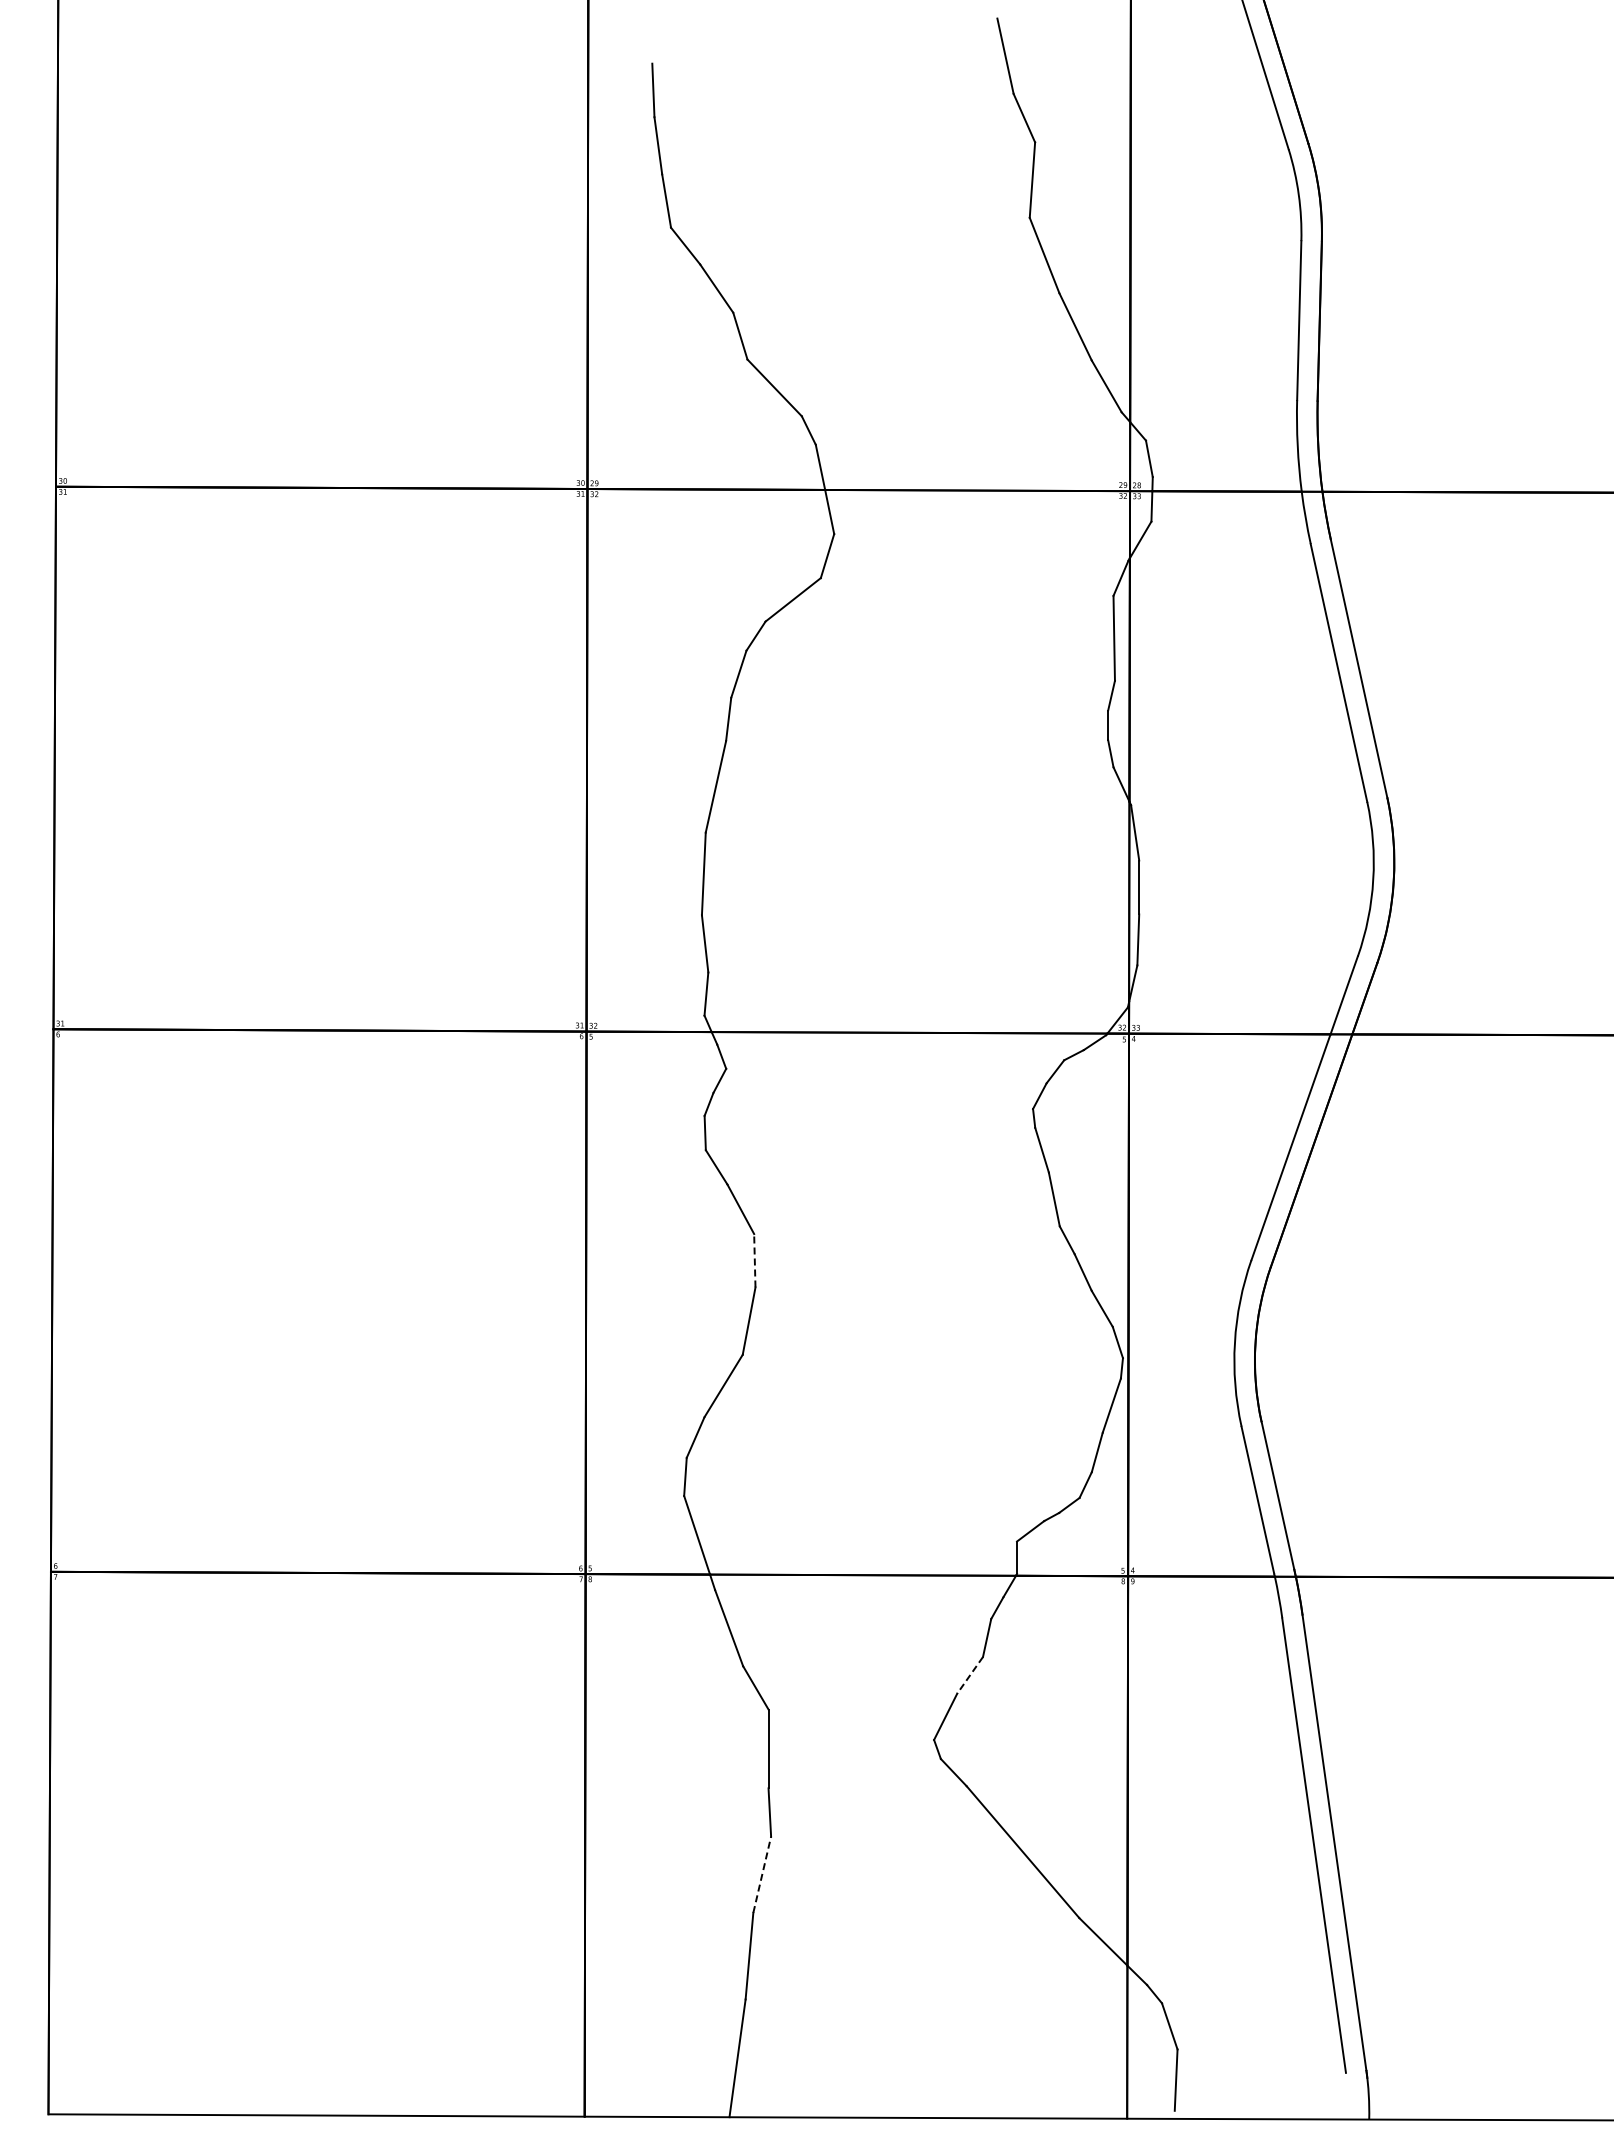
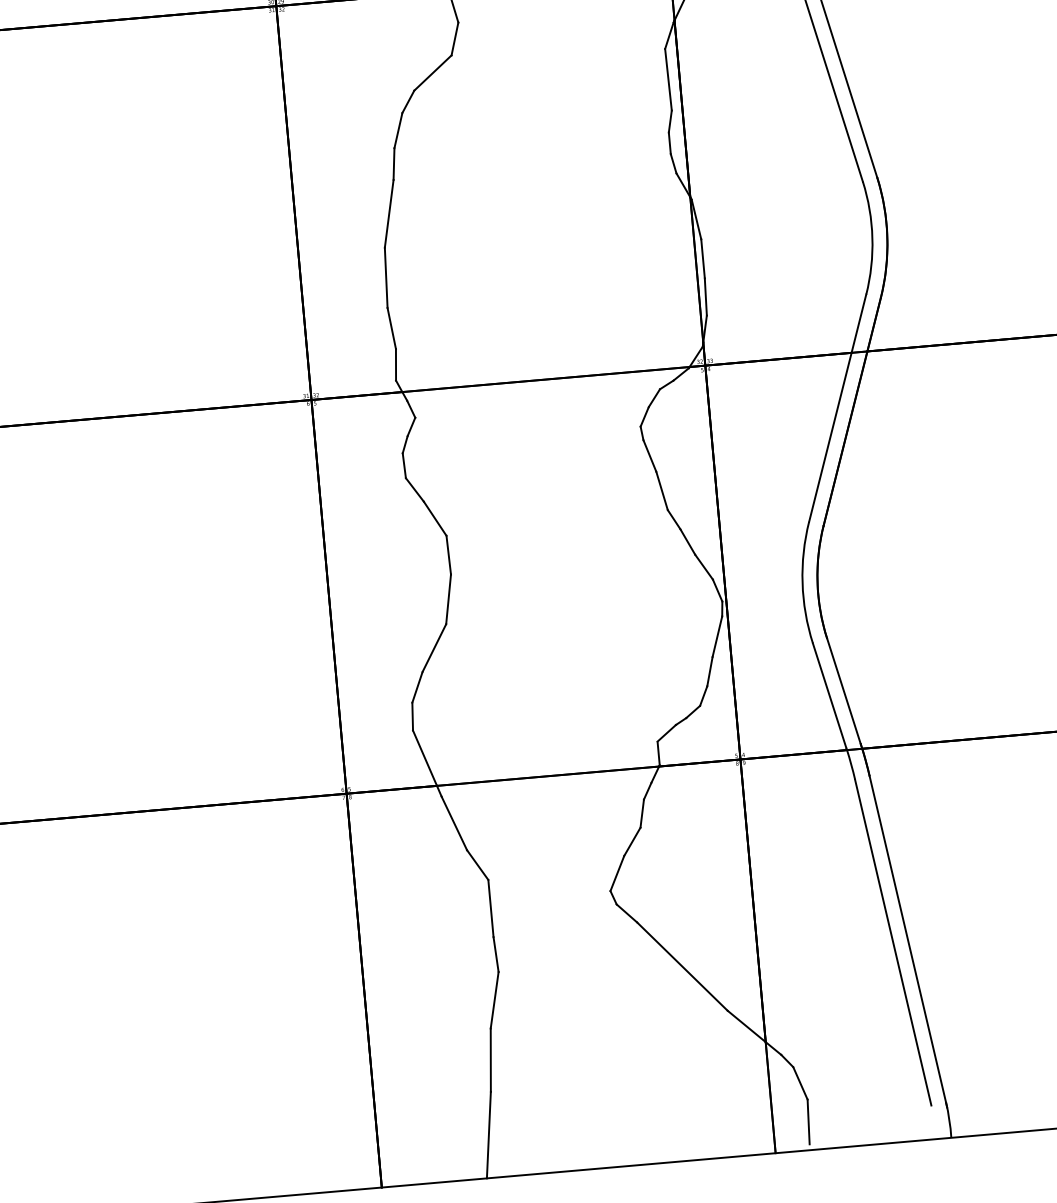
line: (754, 1260) -> (448, 555), dashed -> solid
line: (969, 1675) -> (631, 841), dashed -> solid
line: (762, 1874) -> (494, 1000), dashed -> solid

